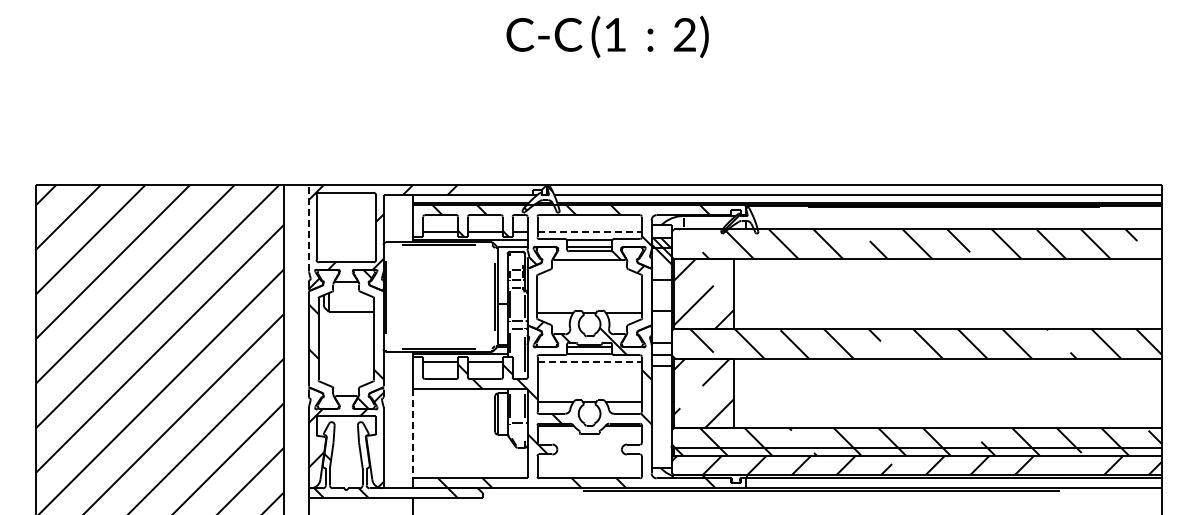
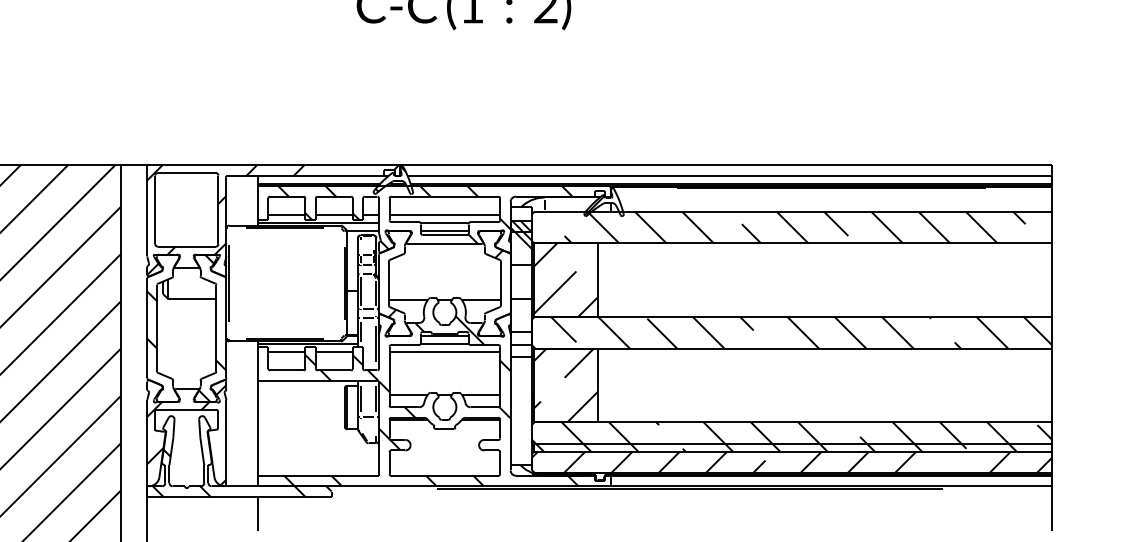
line: (309, 227) -> (147, 209), dashed -> solid
line: (590, 232) -> (445, 215), dashed -> solid
line: (590, 361) -> (445, 351), dashed -> solid
line: (413, 433) -> (258, 428), dashed -> solid

